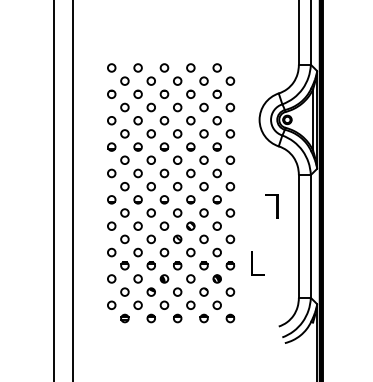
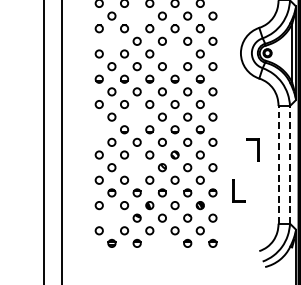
circle: (150, 80) -> (136, 15), removed
circle: (124, 107) -> (111, 41), removed
circle: (190, 120) -> (174, 53), removed
circle: (150, 186) -> (136, 117), removed
part: (111, 199) -> (99, 129), removed
part: (271, 206) -> (252, 150), moved
line: (298, 235) -> (278, 163), solid -> dashed
line: (310, 235) -> (289, 163), solid -> dashed
circle: (150, 239) -> (136, 167), removed
circle: (124, 291) -> (111, 217), removed
part: (177, 318) -> (162, 243), removed

